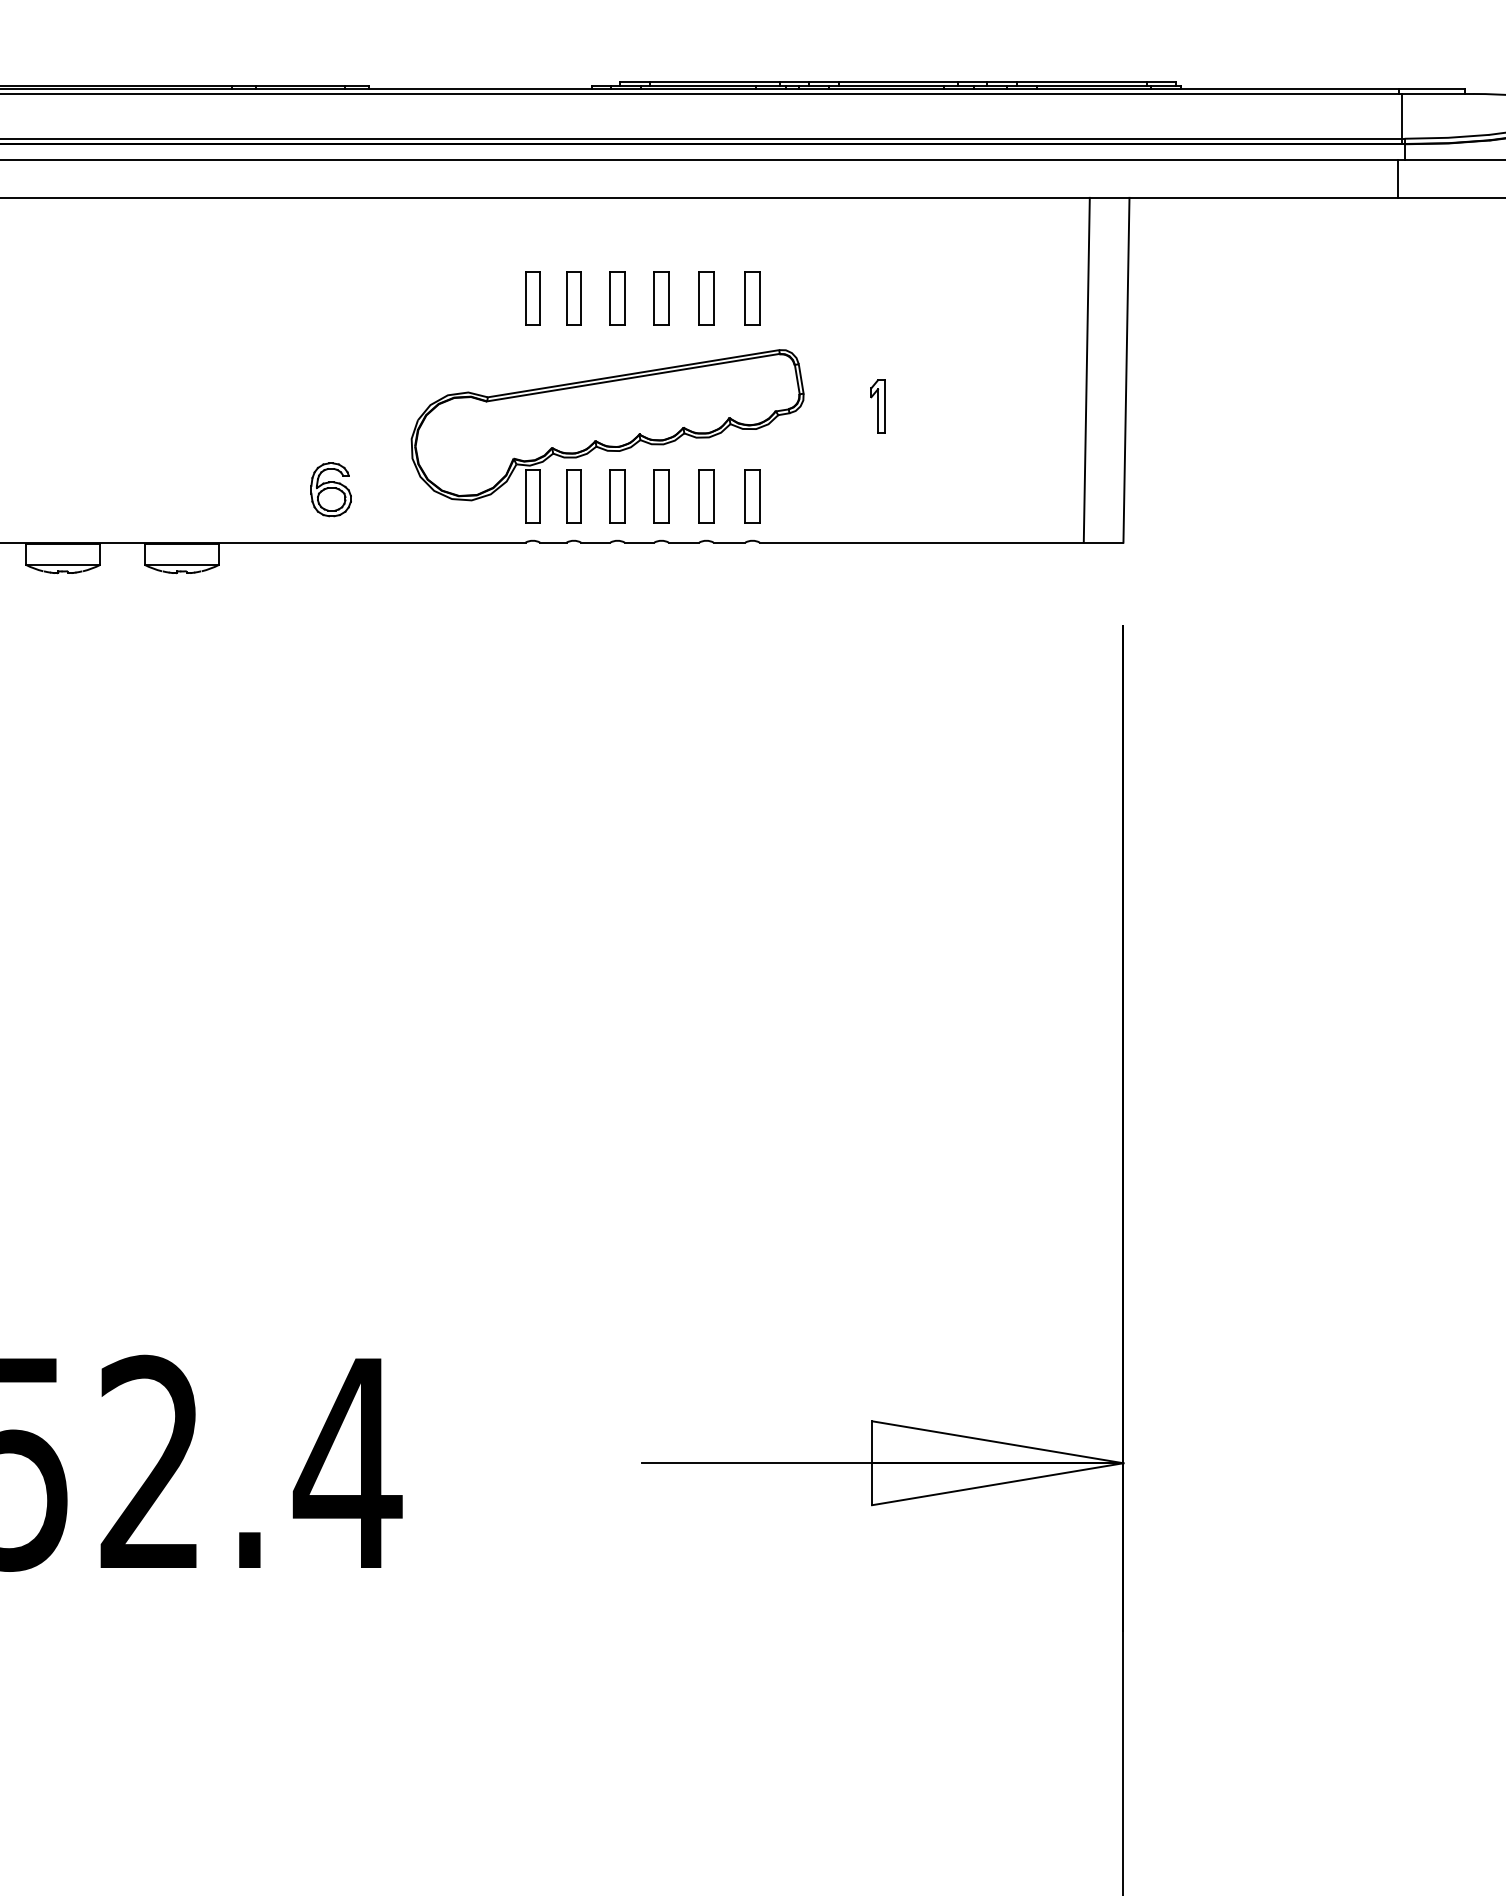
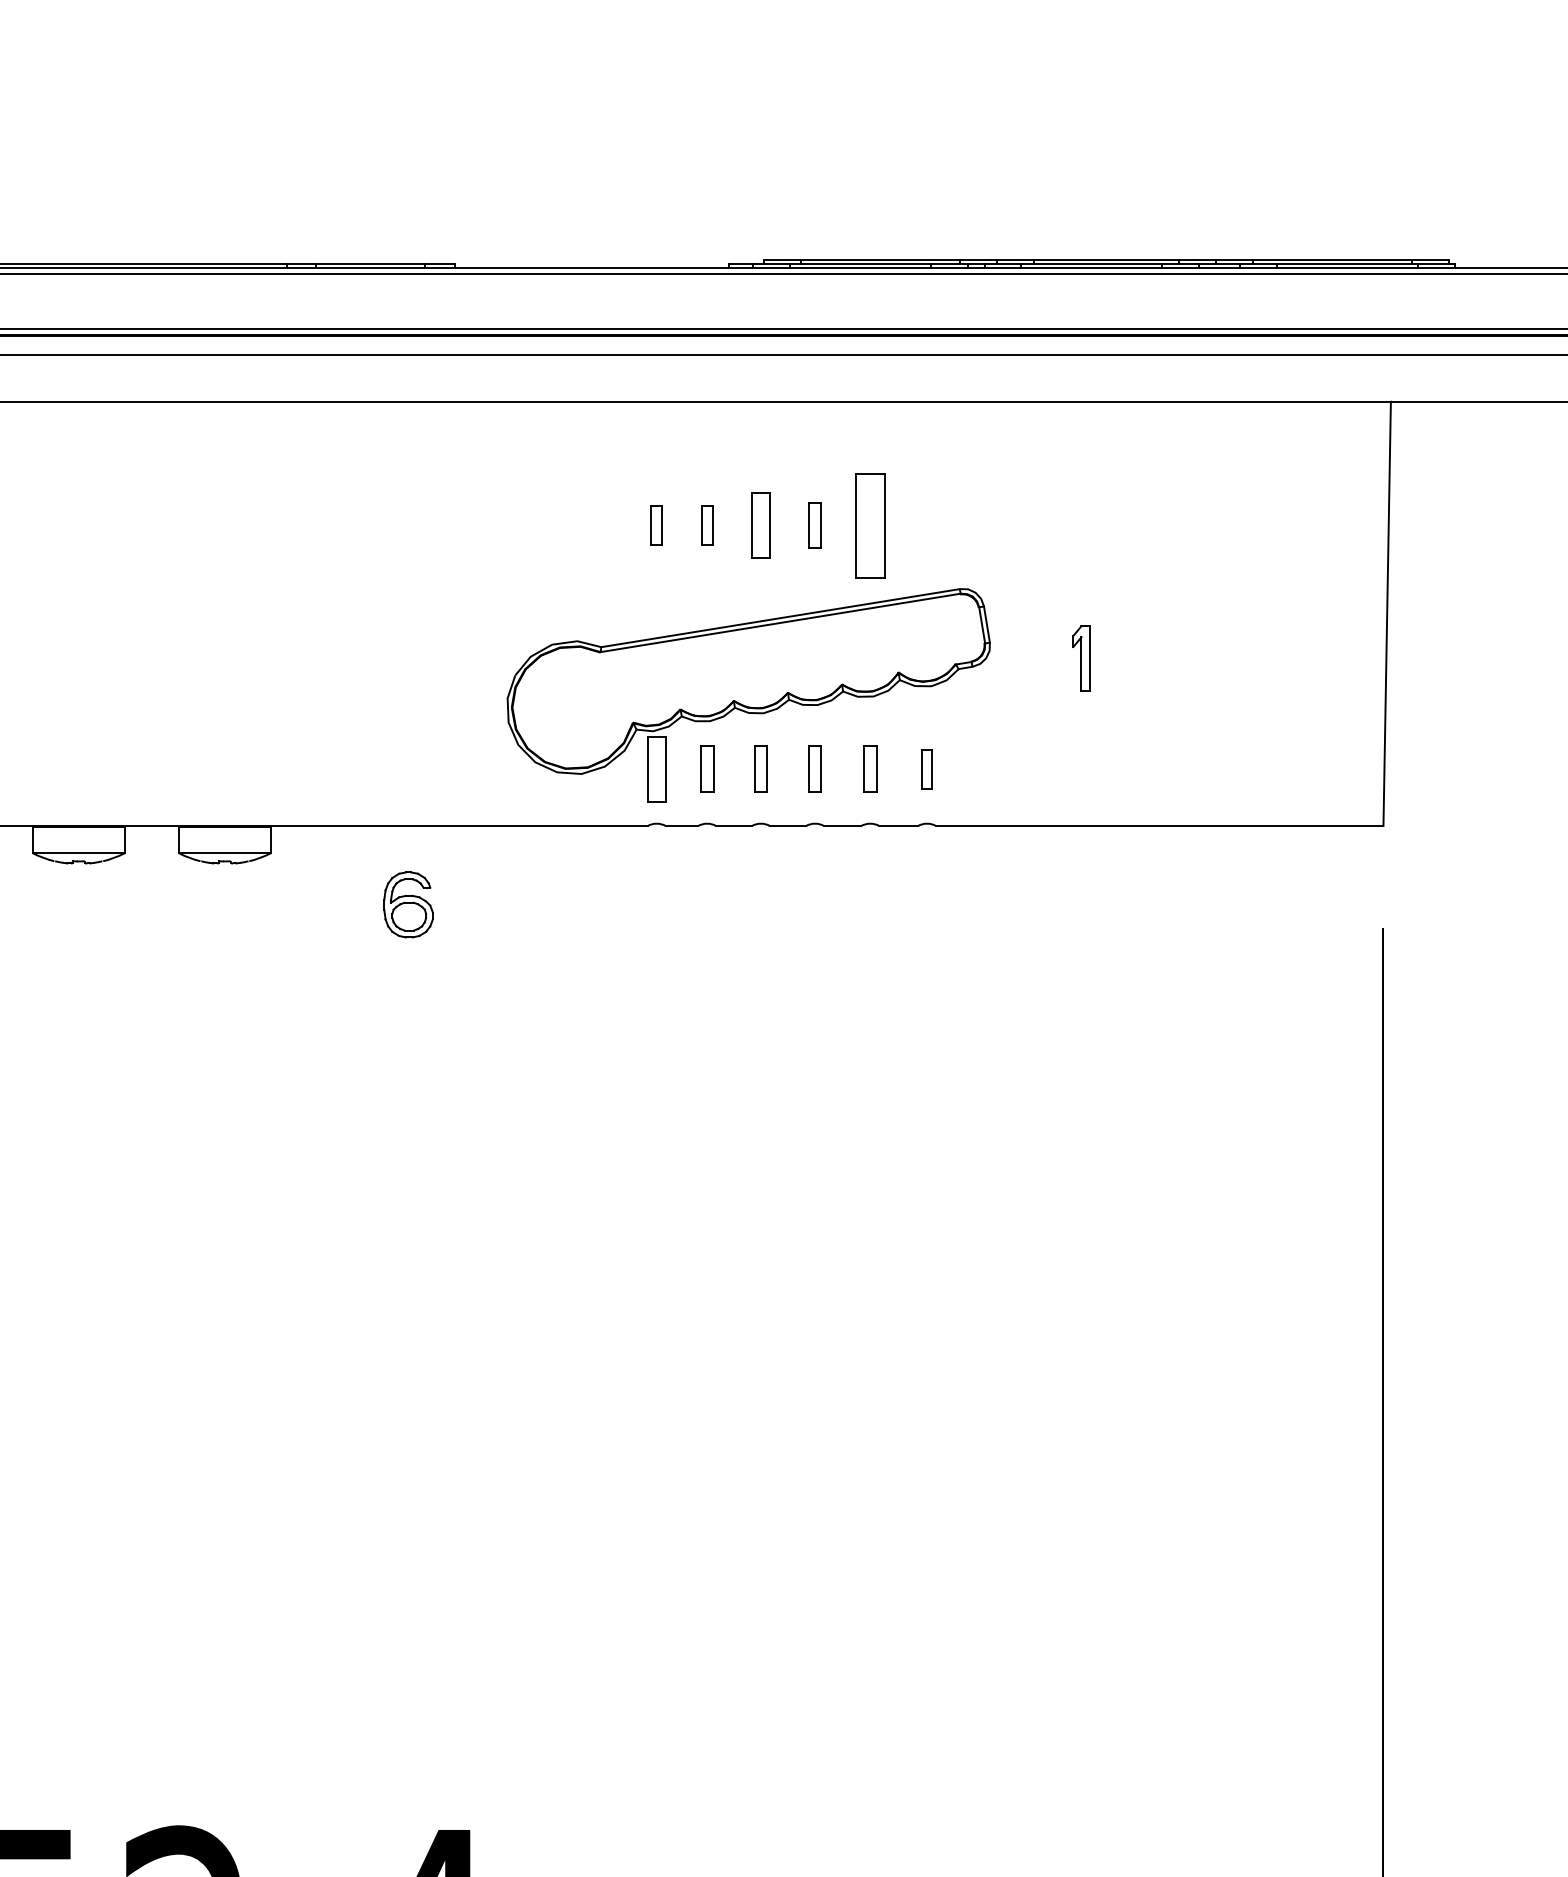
part: (532, 298) -> (656, 525), size x0.6
part: (573, 298) -> (706, 525), size x0.6
part: (661, 298) -> (815, 525), size x0.7
part: (706, 298) -> (870, 525), size x1.6
part: (752, 298) -> (927, 525), removed
line: (1086, 369) -> (1337, 612), removed
part: (330, 489) -> (407, 904), moved
part: (573, 496) -> (706, 769), size x0.7
part: (617, 496) -> (760, 769), size x0.7
part: (661, 496) -> (815, 769), size x0.7
part: (706, 496) -> (870, 769), size x0.7
part: (752, 496) -> (927, 769), size x0.6

